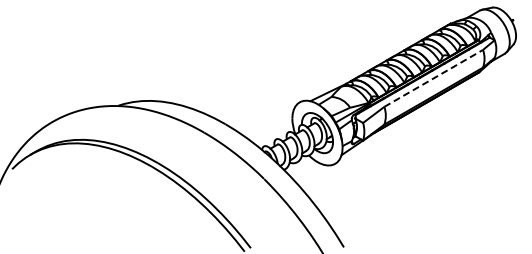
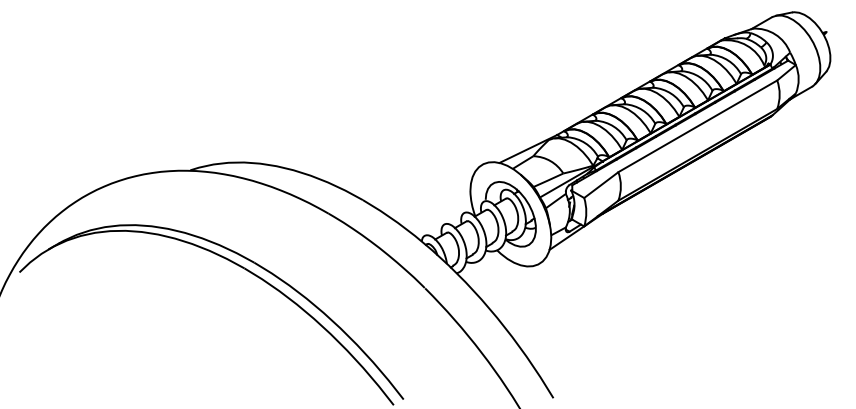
line: (433, 78) -> (697, 126), dashed -> solid

